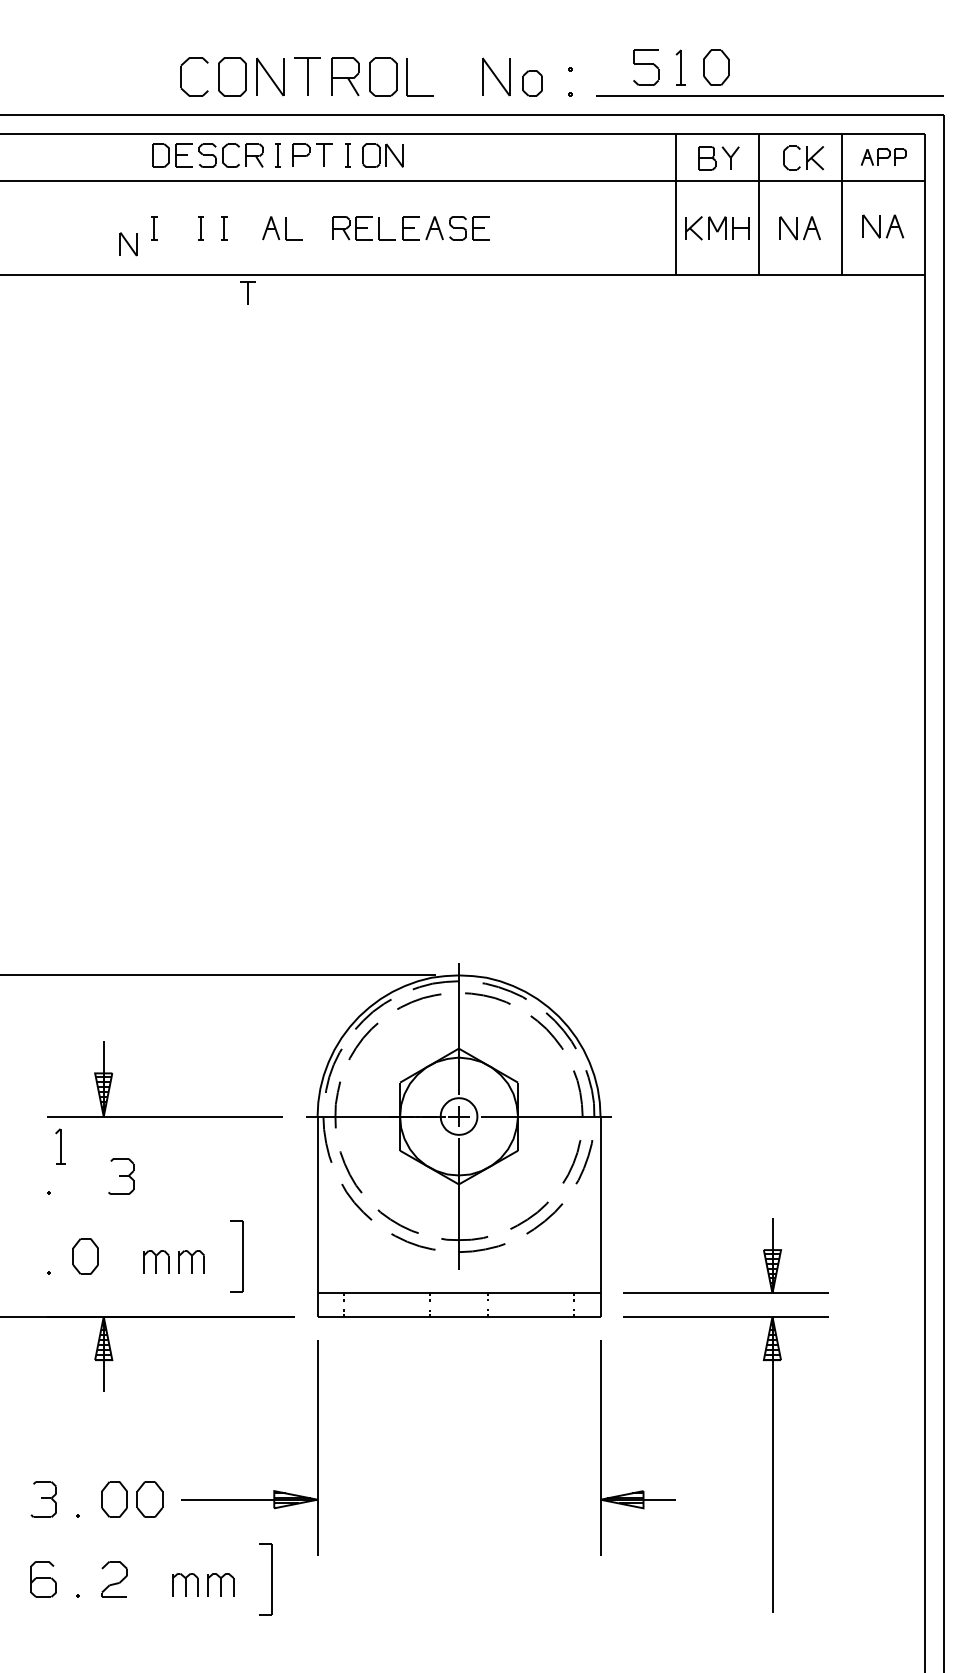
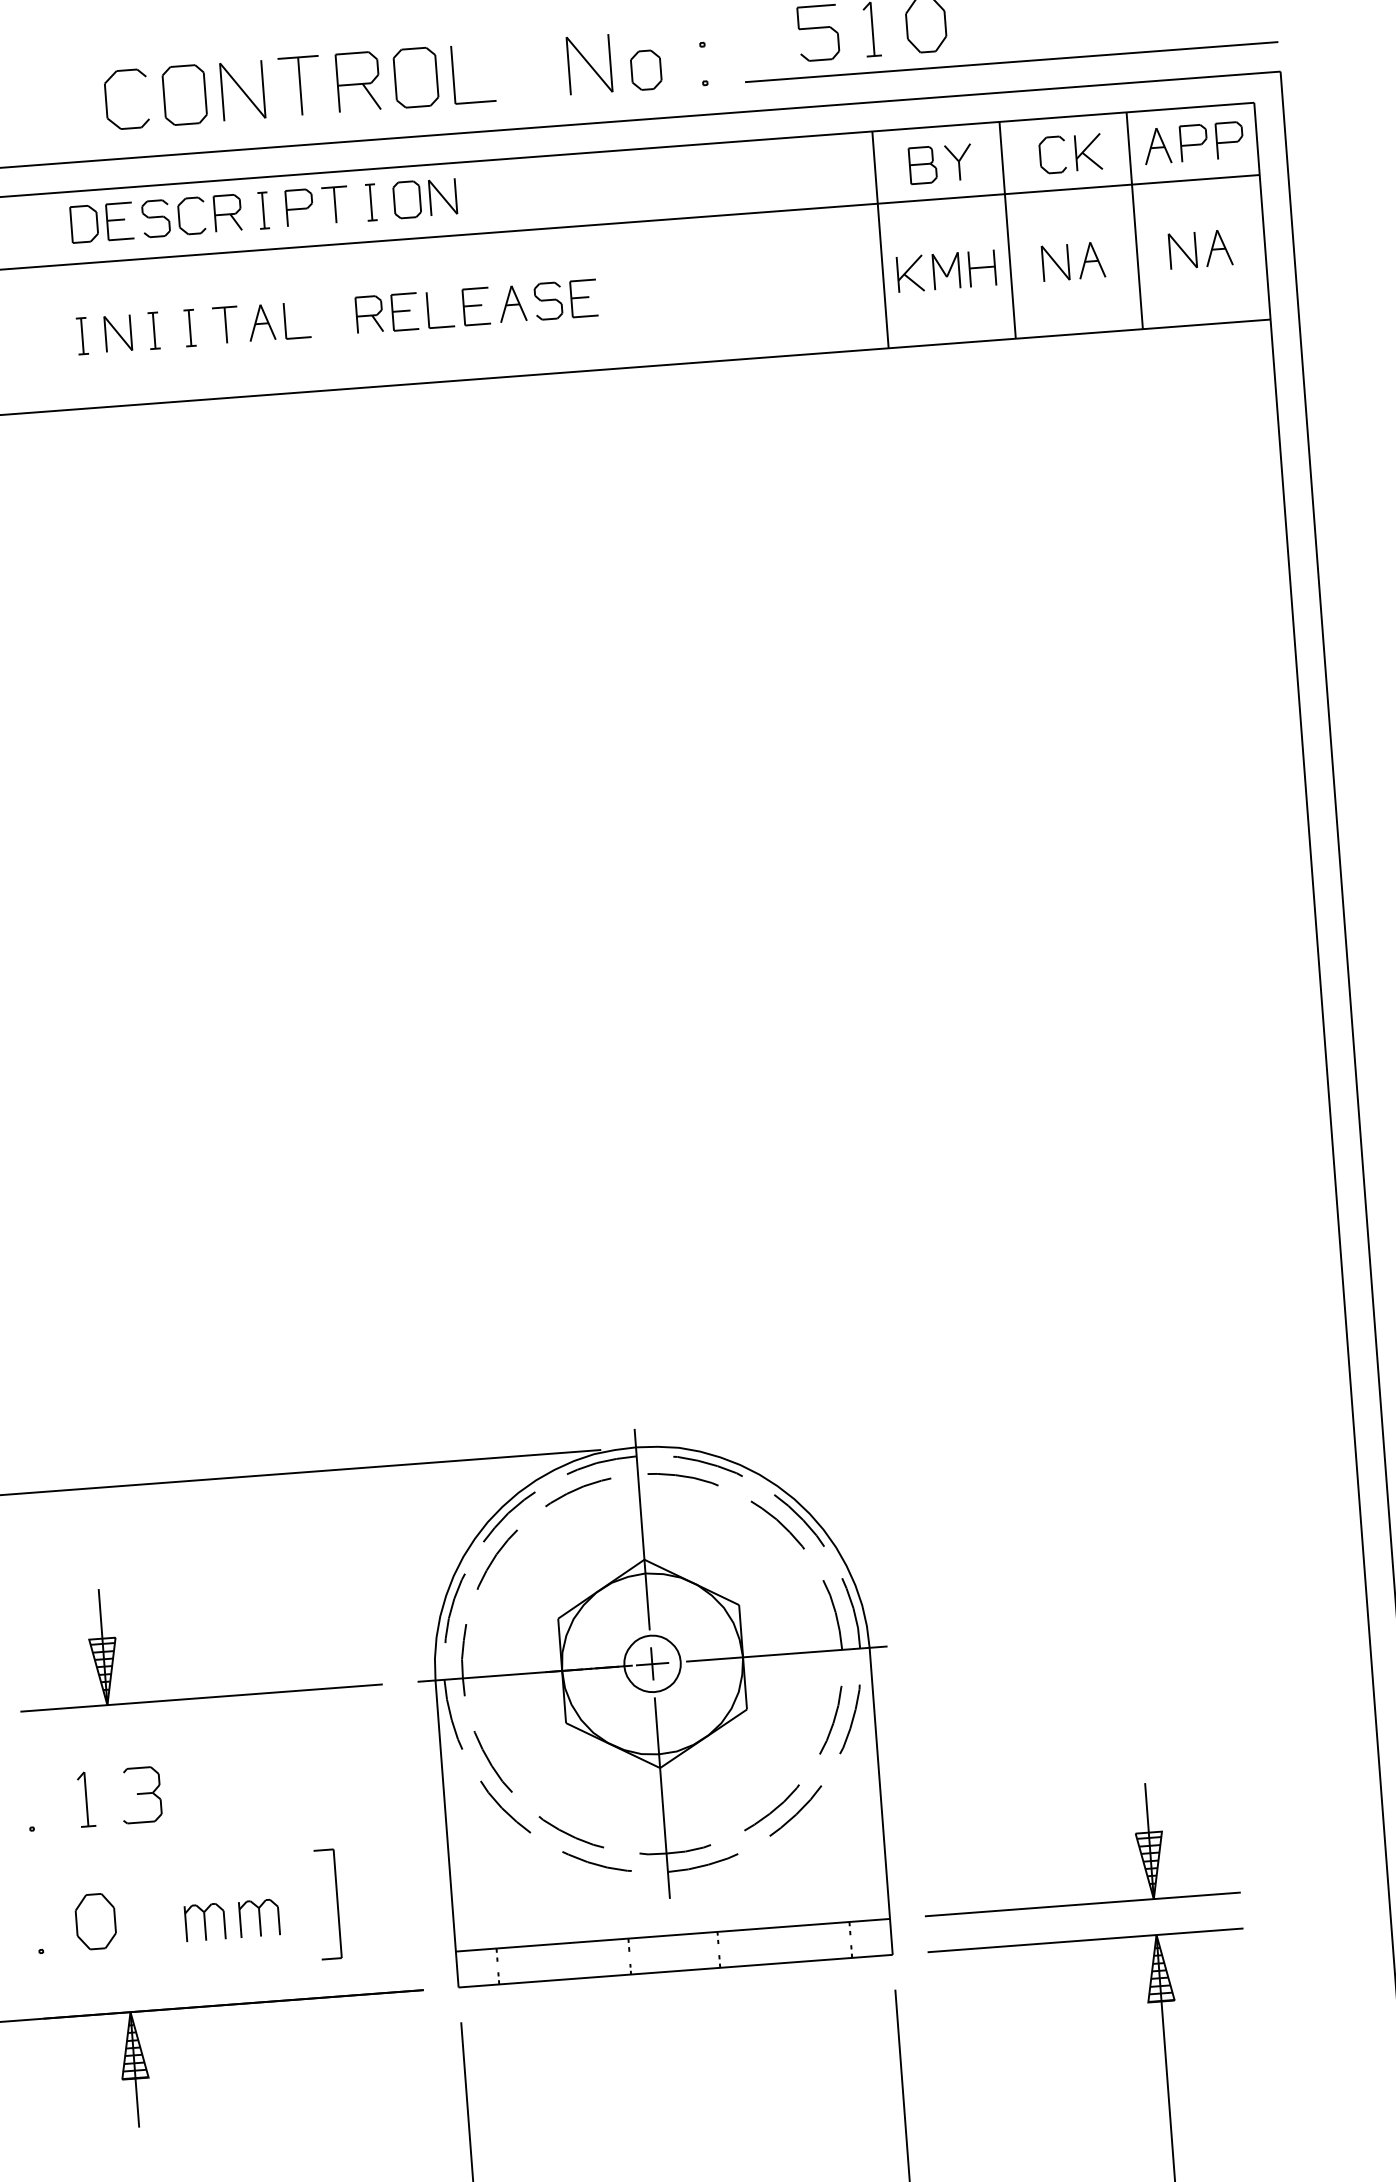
part: (883, 157) -> (1193, 143), size x1.43
part: (128, 244) -> (118, 333), moved
part: (247, 292) -> (225, 324), moved
part: (60, 1146) -> (86, 1798), moved

